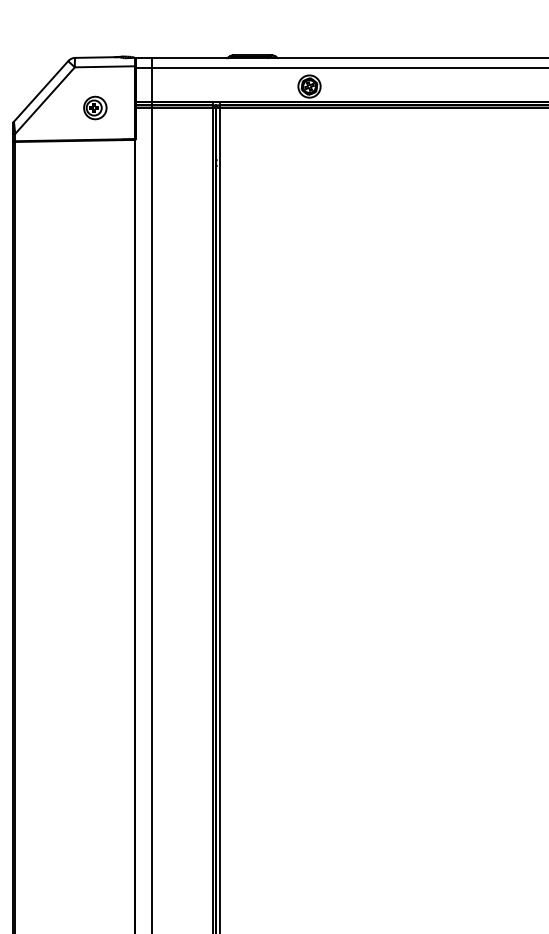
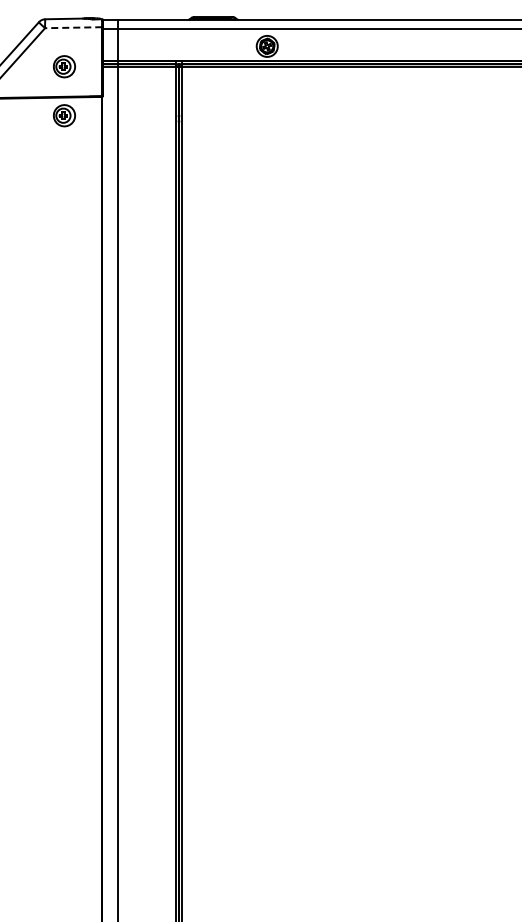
line: (104, 66) -> (73, 27), solid -> dashed
part: (95, 159) -> (64, 115), added

